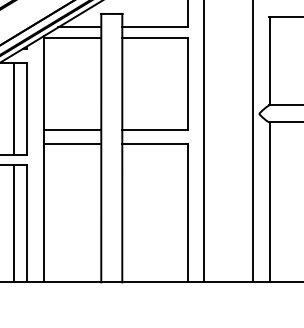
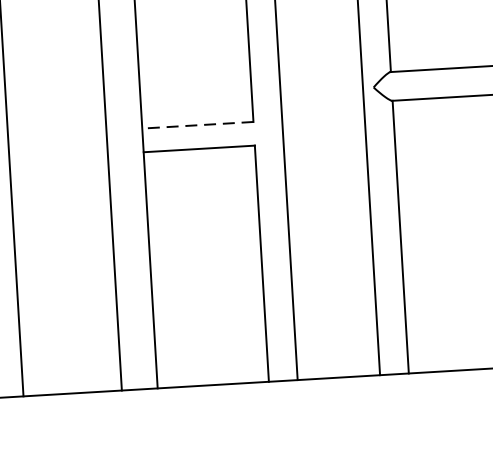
line: (72, 129) -> (57, 132), removed
line: (154, 129) -> (197, 124), solid -> dashed
line: (72, 143) -> (58, 156), removed

